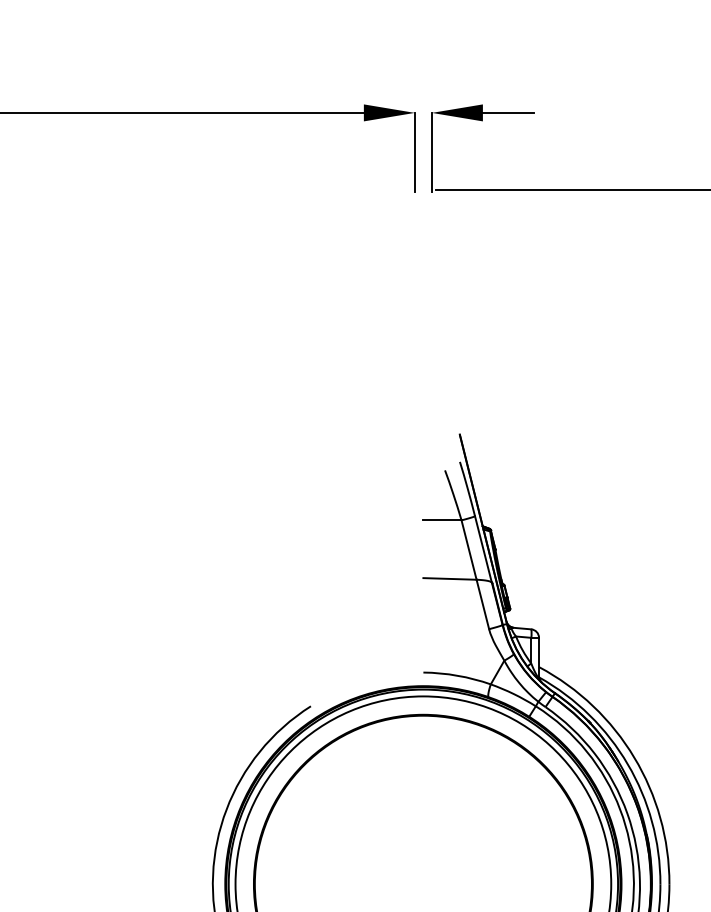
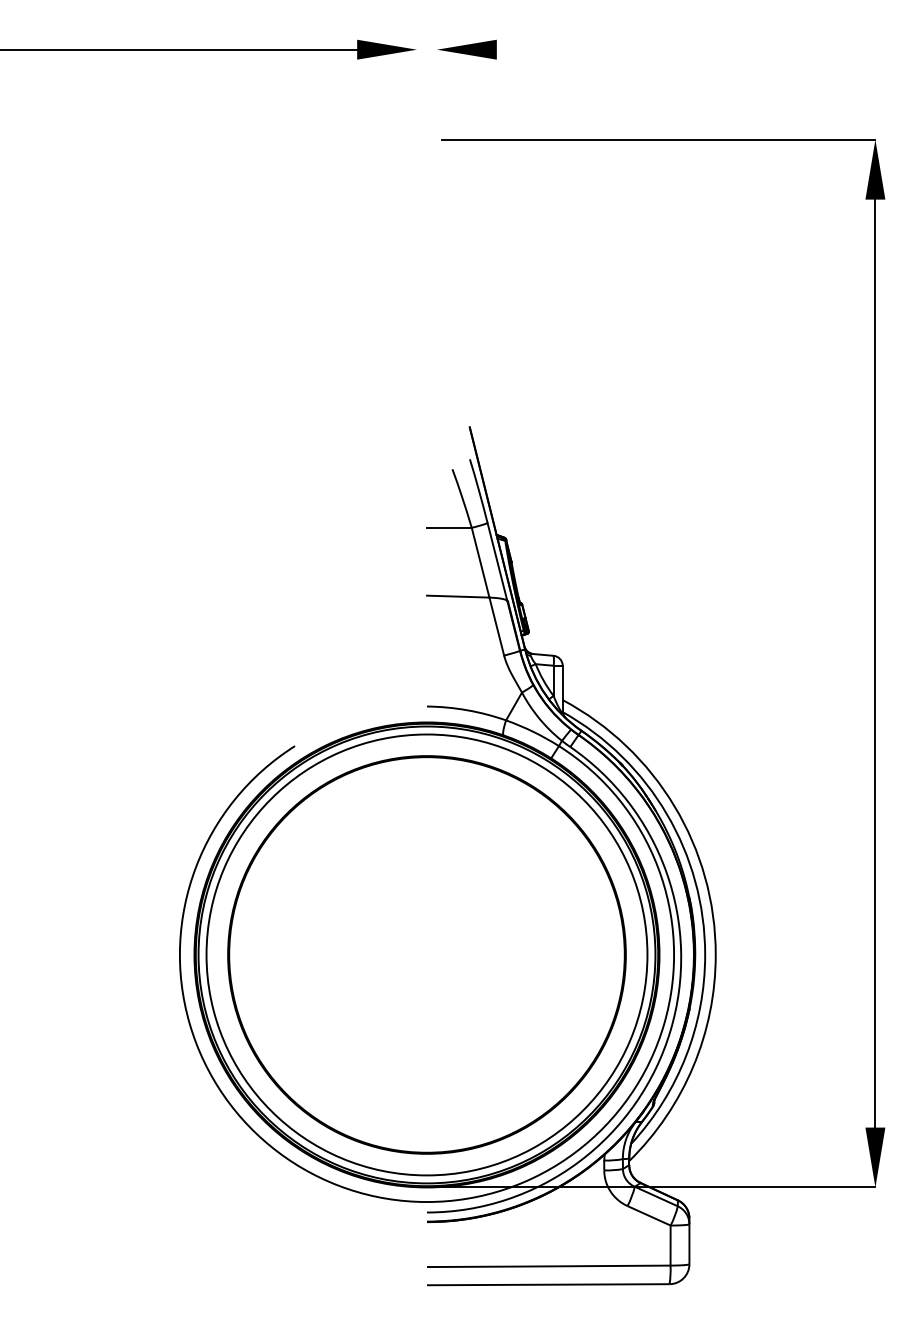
line: (508, 112) -> (526, 49), removed
line: (415, 151) -> (417, 95), removed
line: (431, 151) -> (436, 95), removed

